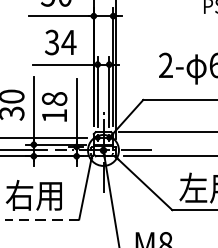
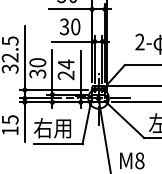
text: (68, 41) -> (75, 26), 34 -> 30
text: (53, 106) -> (65, 69), 18 -> 24
line: (42, 219) -> (58, 144), dashed -> solid

